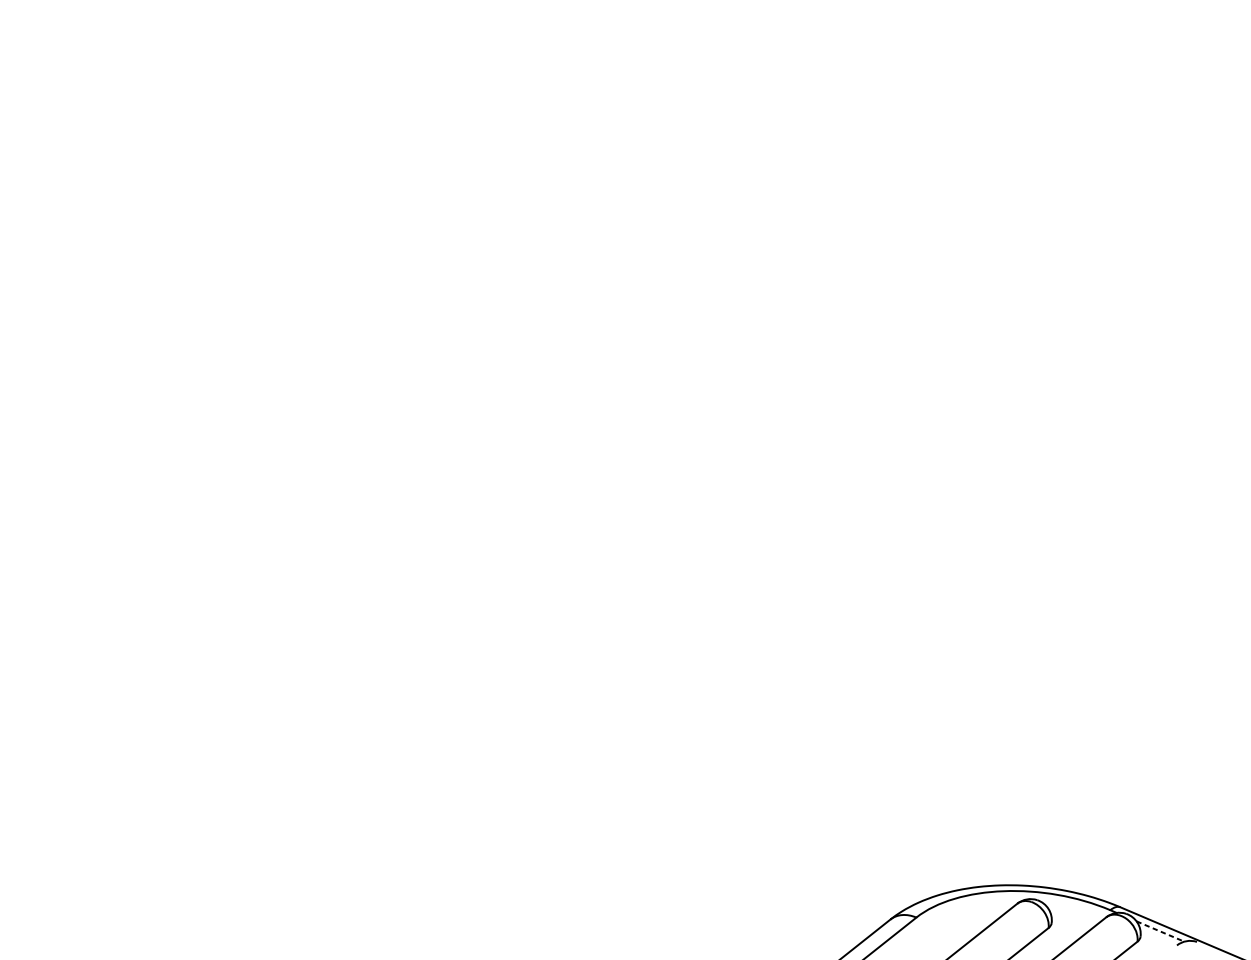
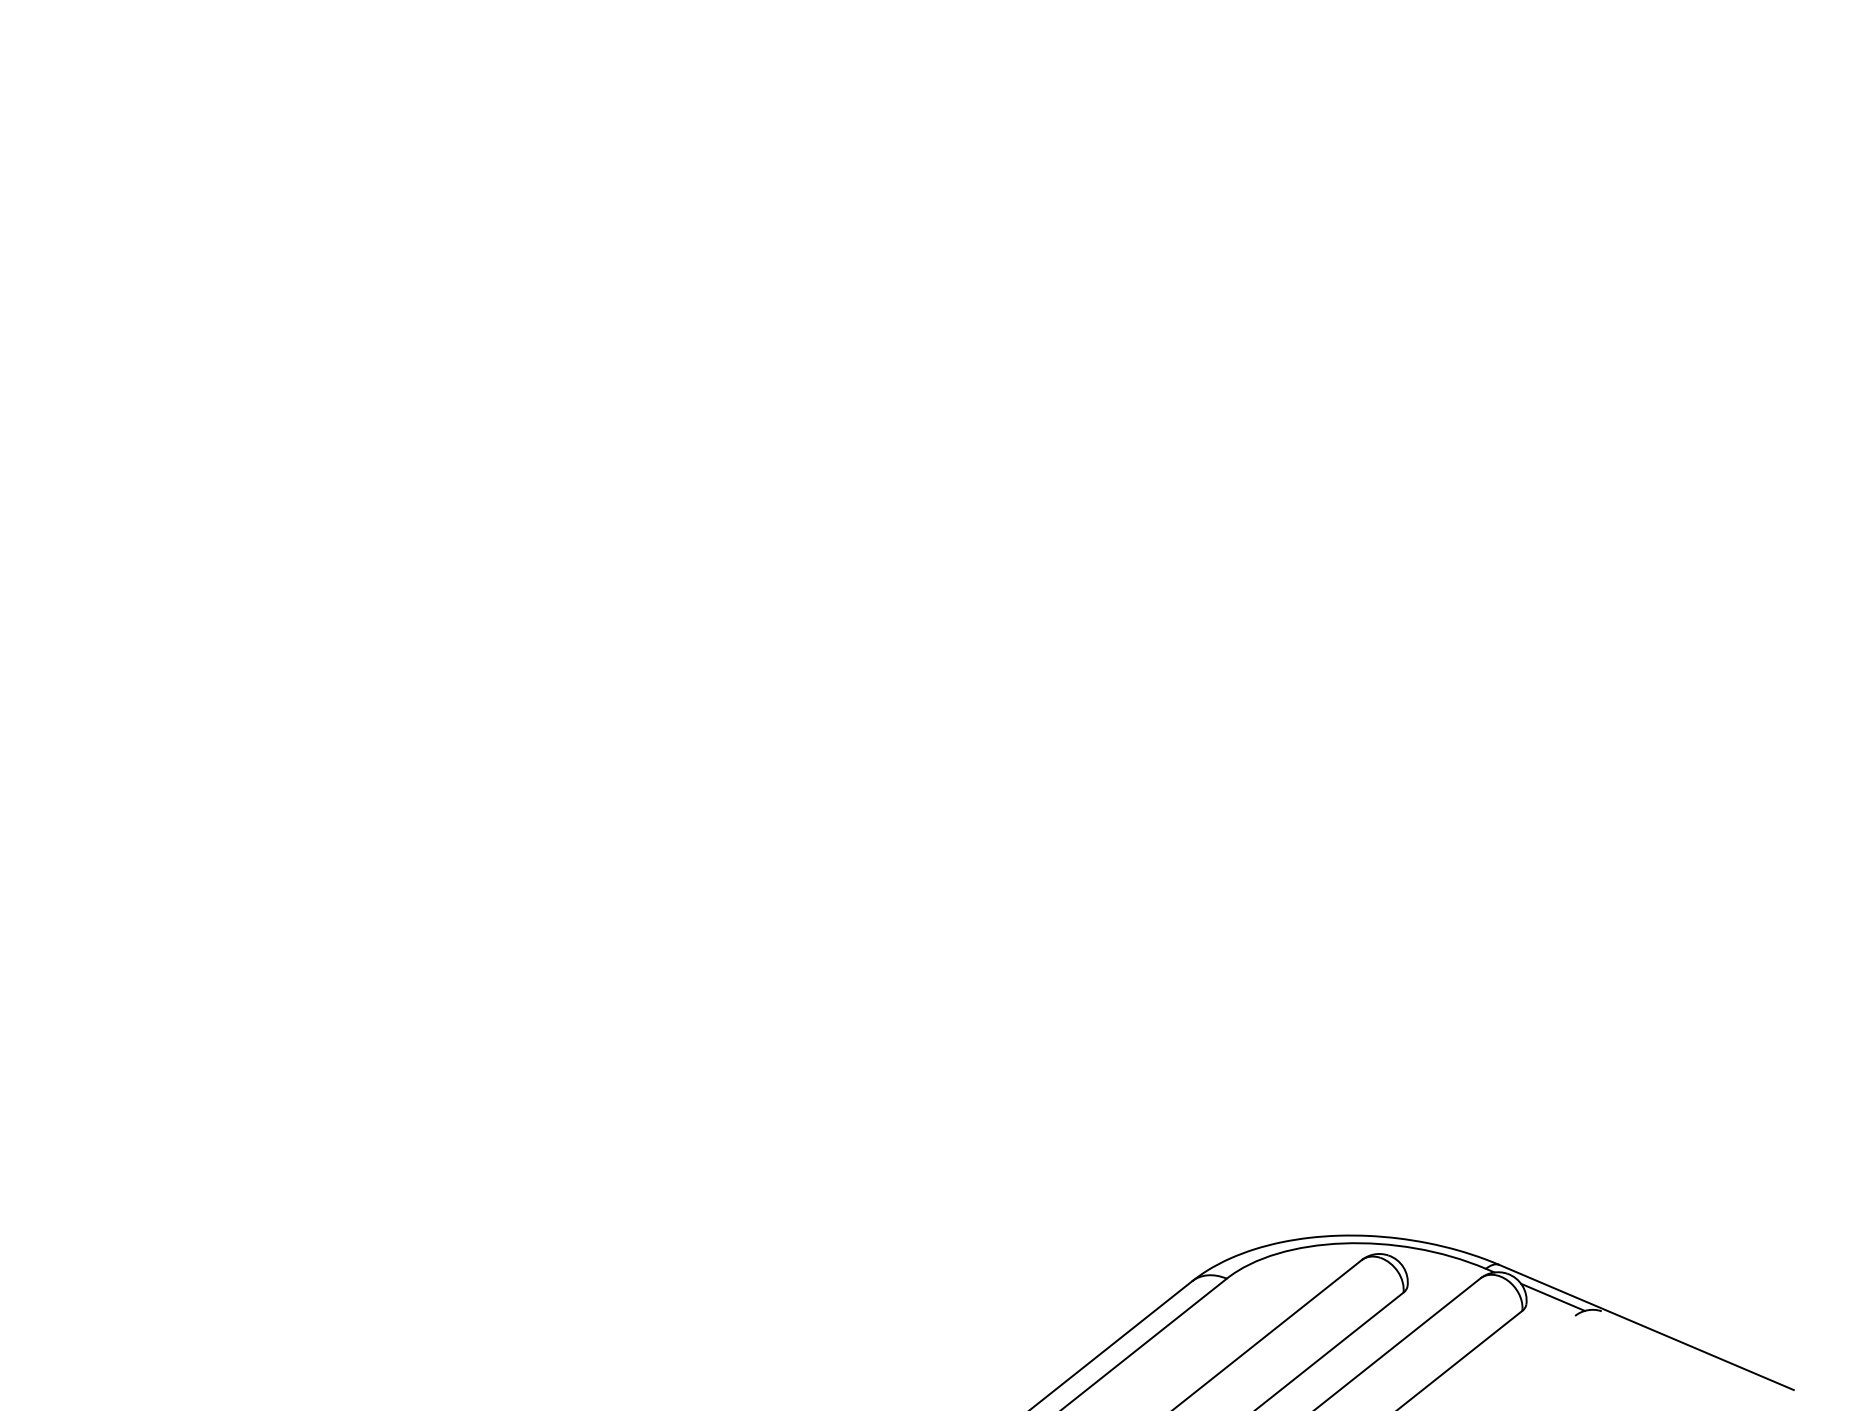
line: (1160, 931) -> (1552, 1297), dashed -> solid

